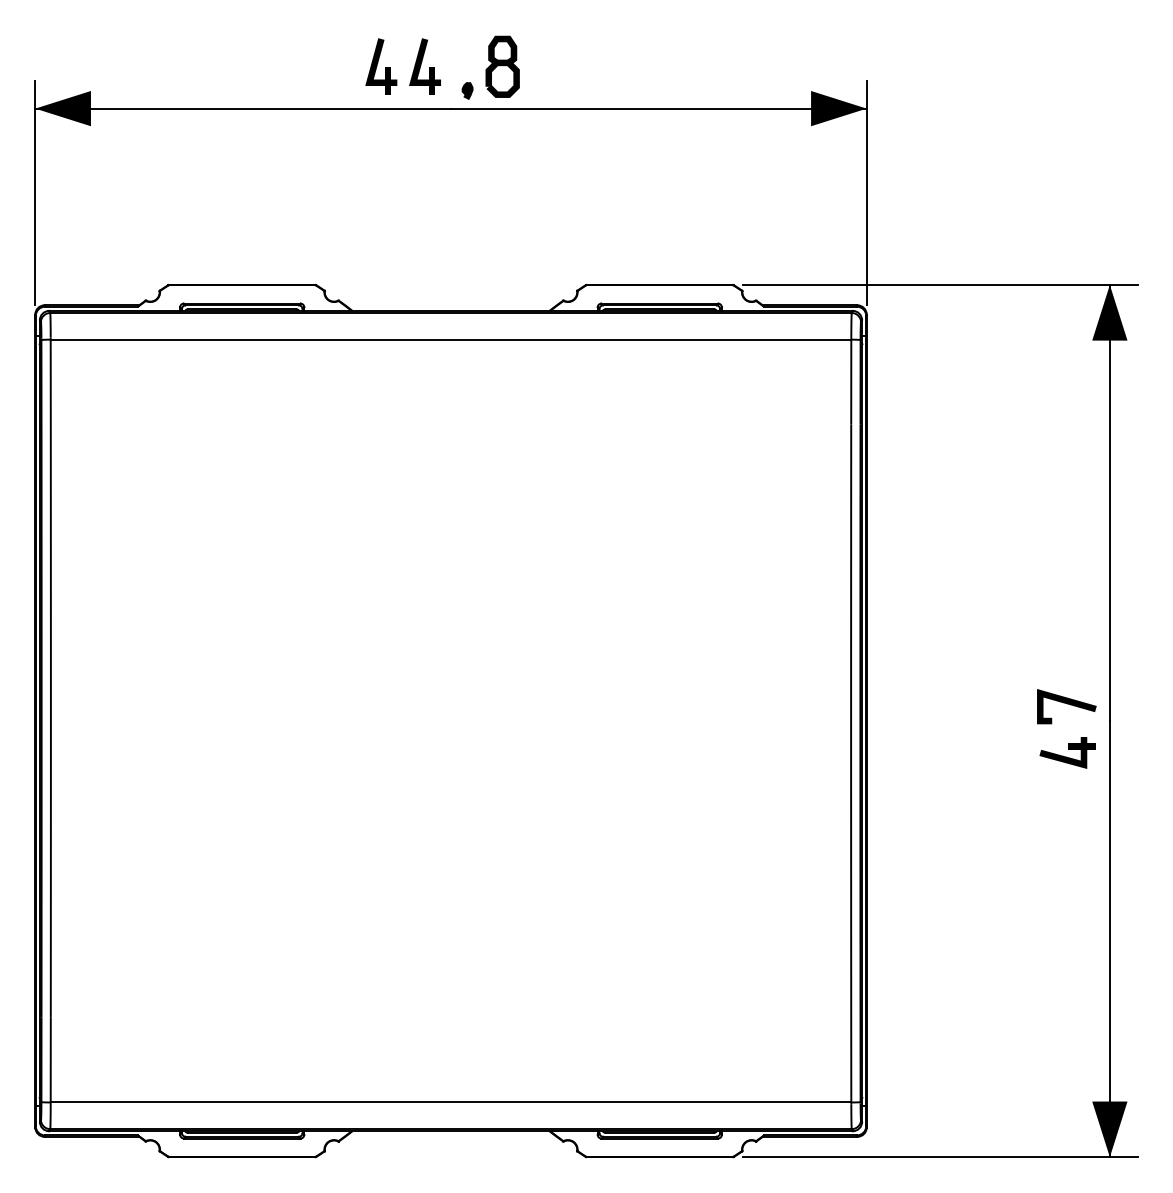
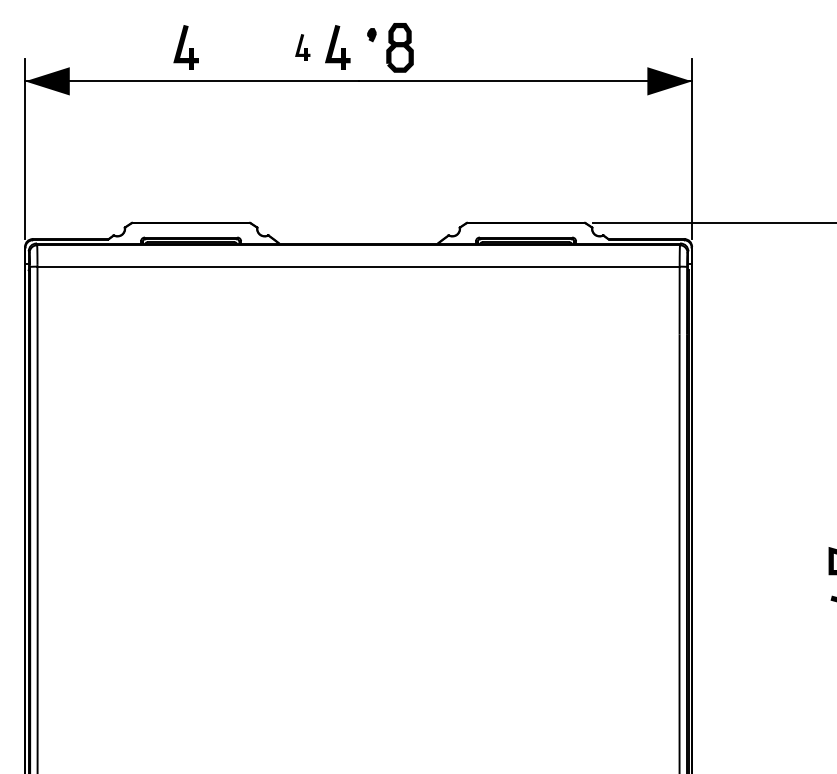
part: (235, 66) -> (185, 47), added
part: (381, 66) -> (302, 47), size x0.6
part: (467, 90) -> (371, 34), moved

